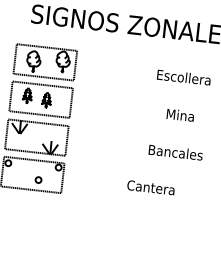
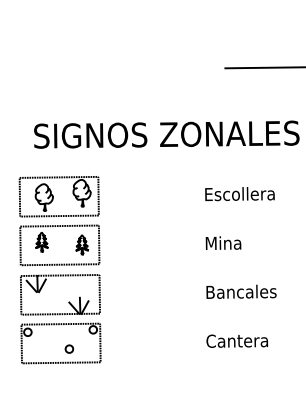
part: (46, 99) -> (81, 244), moved
text: (180, 114) -> (223, 242), moved
text: (151, 187) -> (237, 340), moved

